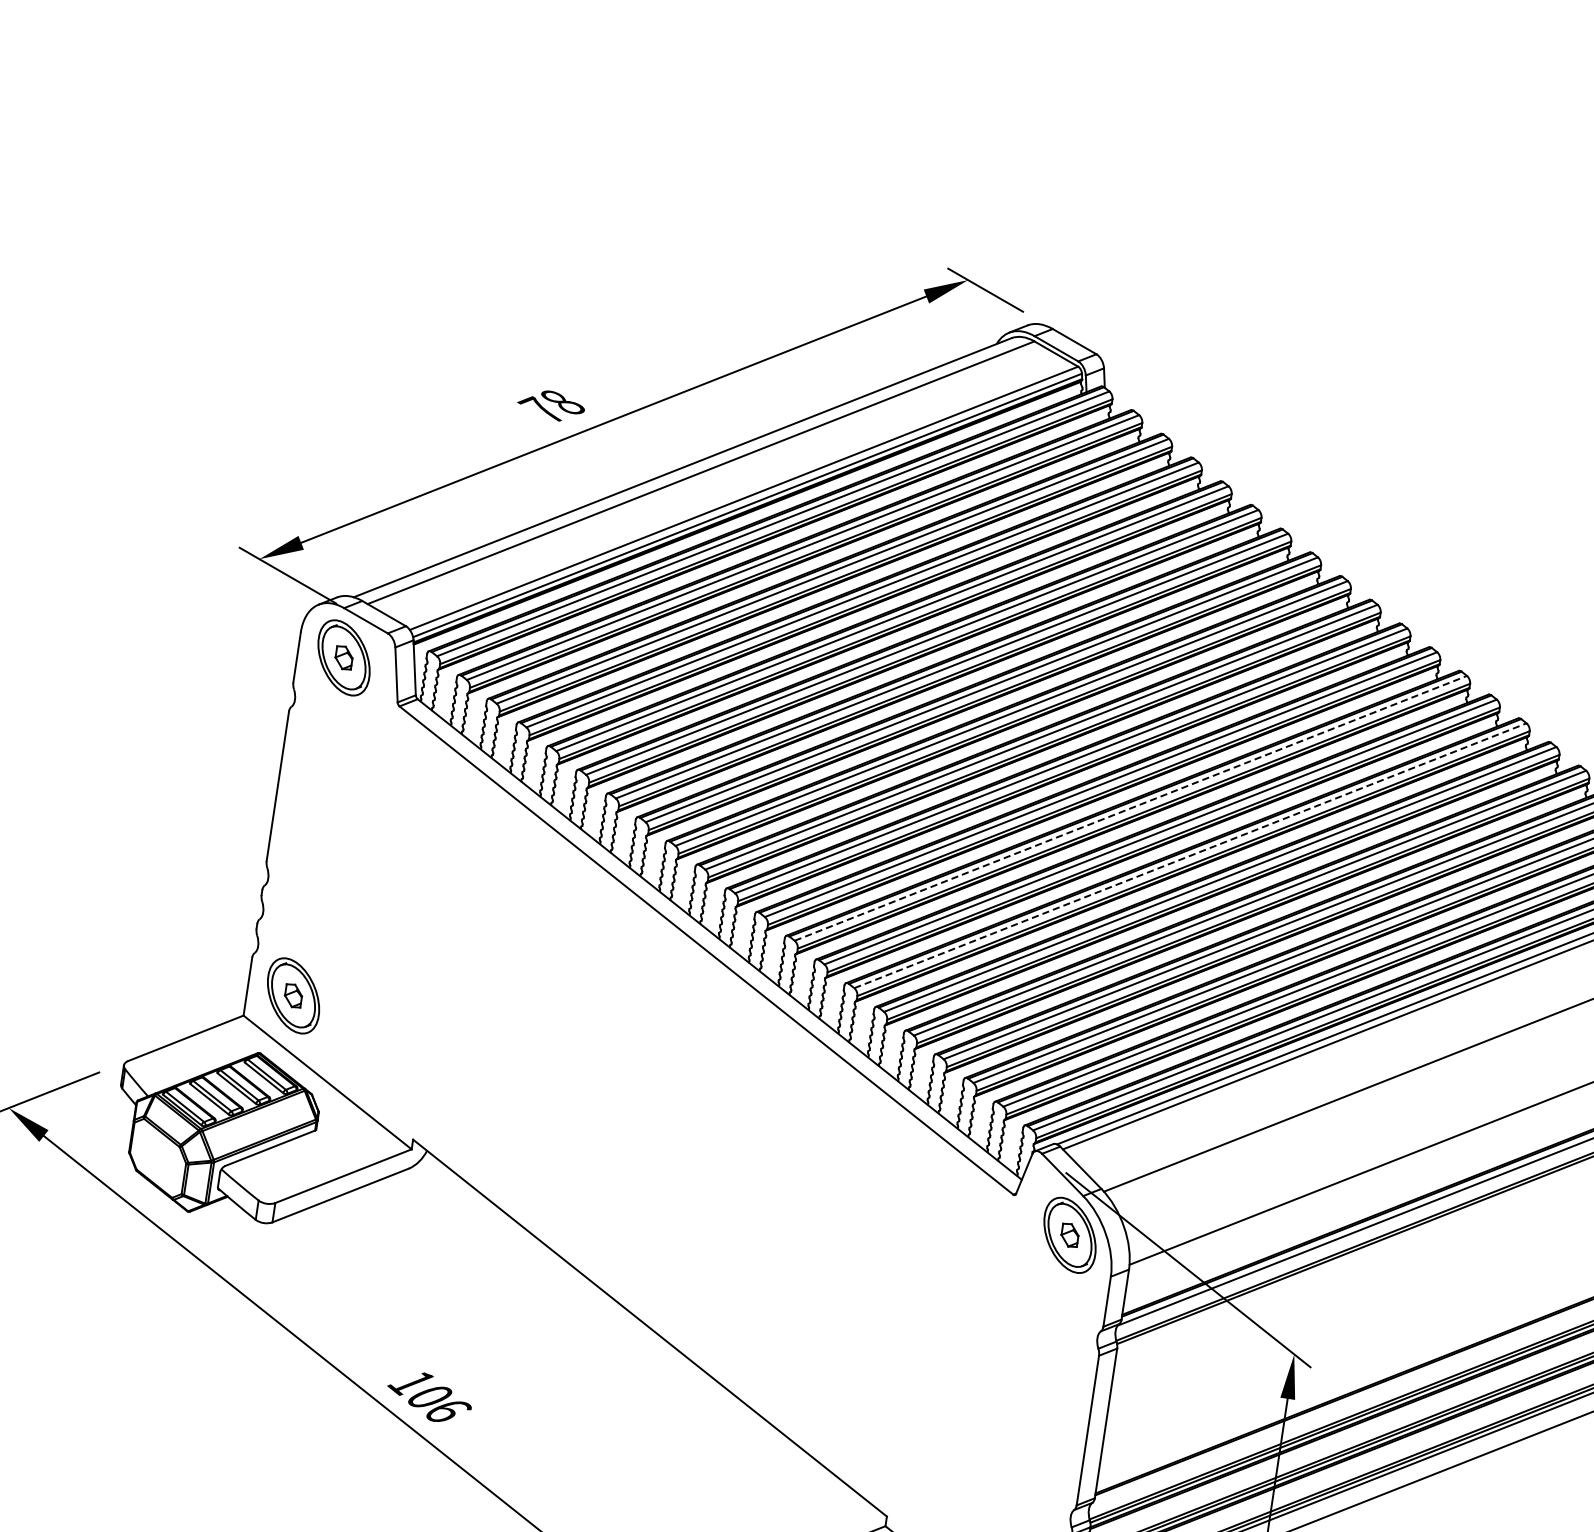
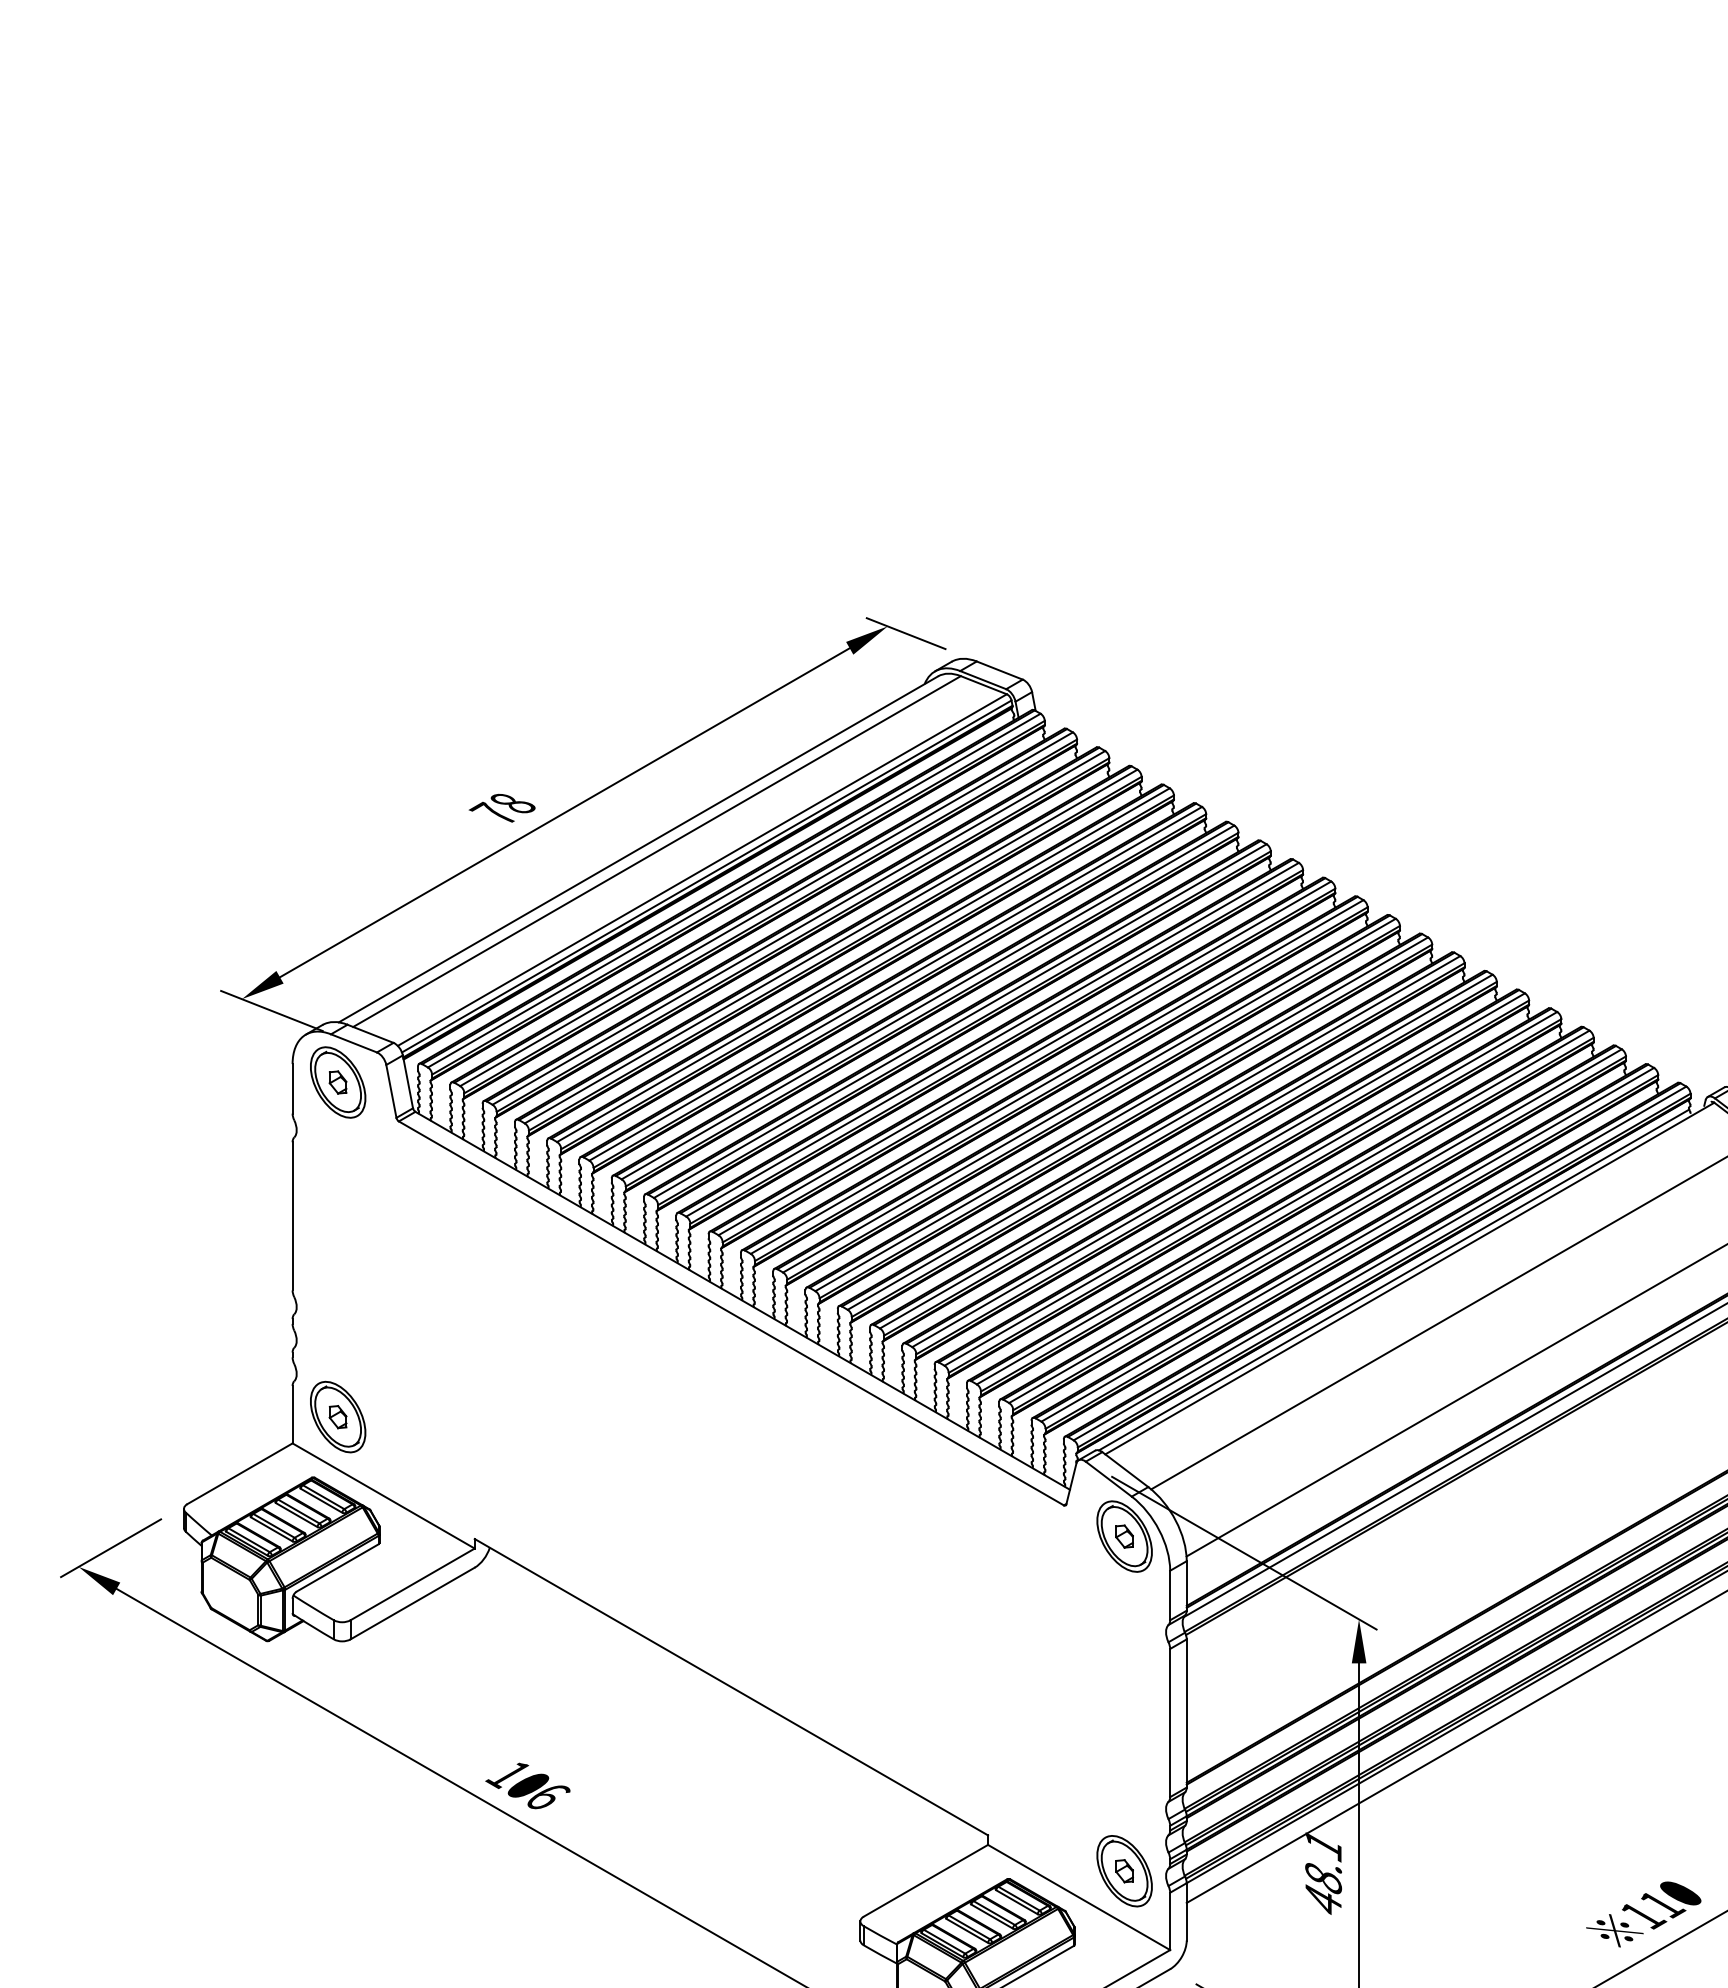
line: (1130, 808) -> (1121, 1114), dashed -> solid
line: (1190, 855) -> (1186, 1151), dashed -> solid

